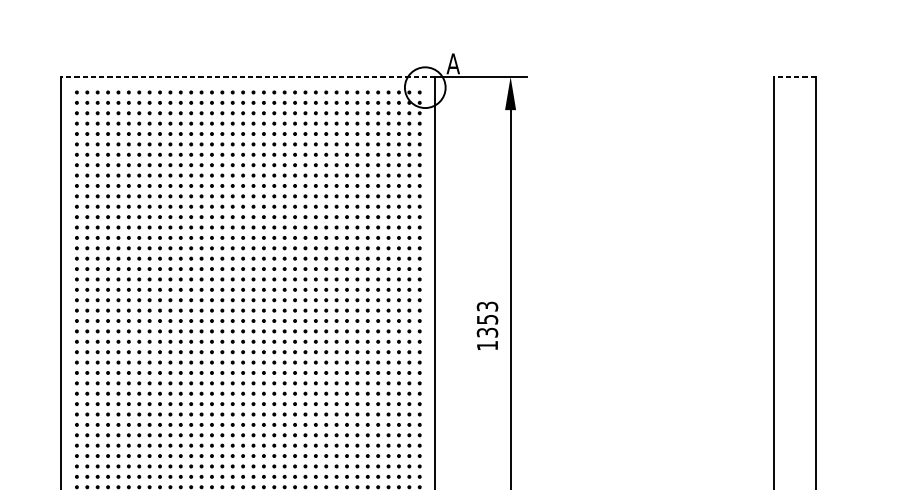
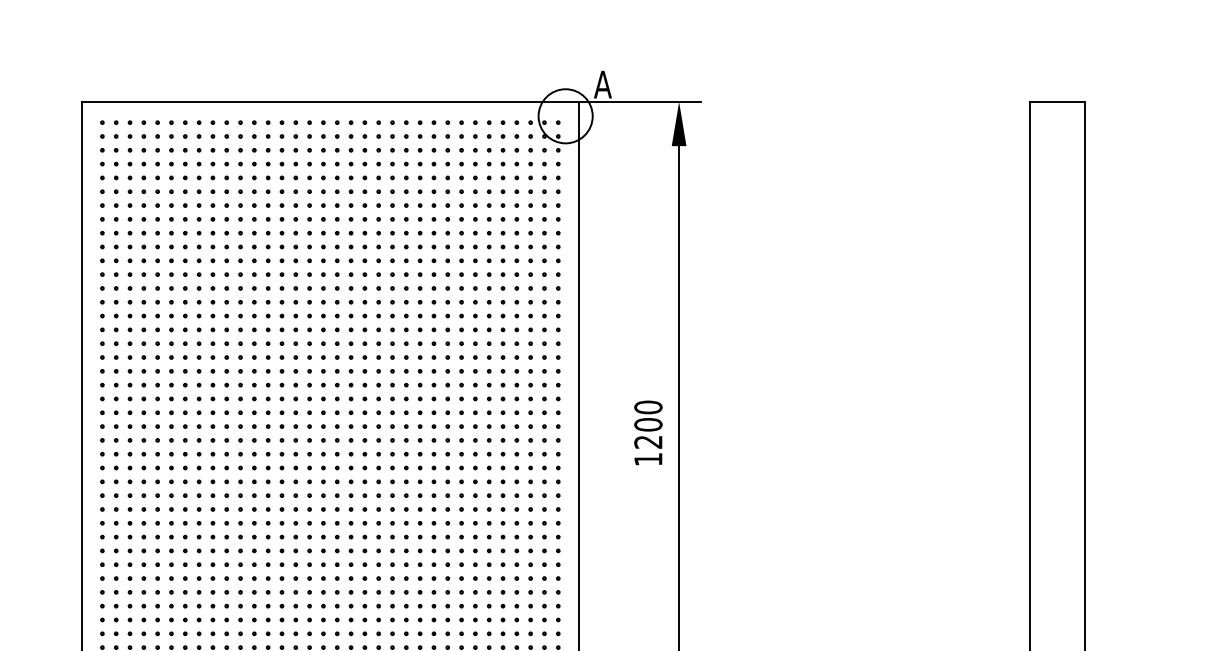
line: (248, 76) -> (330, 101), dashed -> solid
line: (795, 76) -> (1057, 101), dashed -> solid
text: (487, 319) -> (648, 424), 1353 -> 1200

